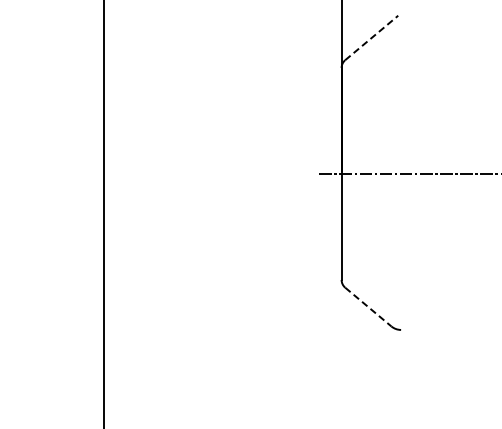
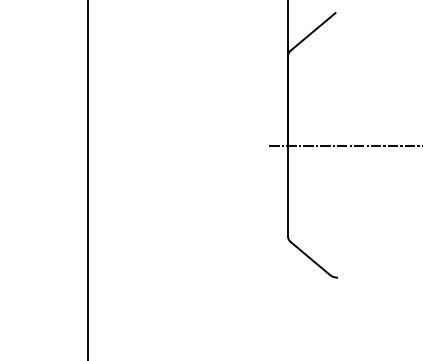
line: (371, 37) -> (312, 31), dashed -> solid
line: (368, 307) -> (310, 258), dashed -> solid

